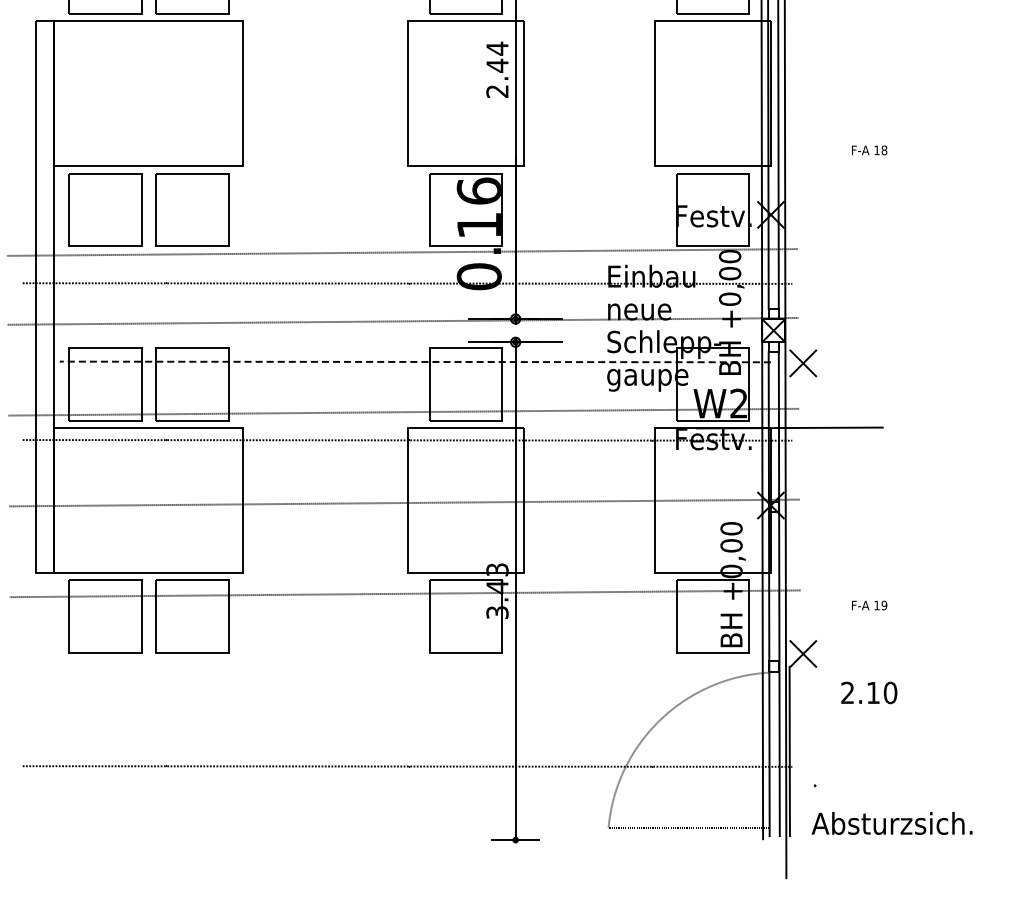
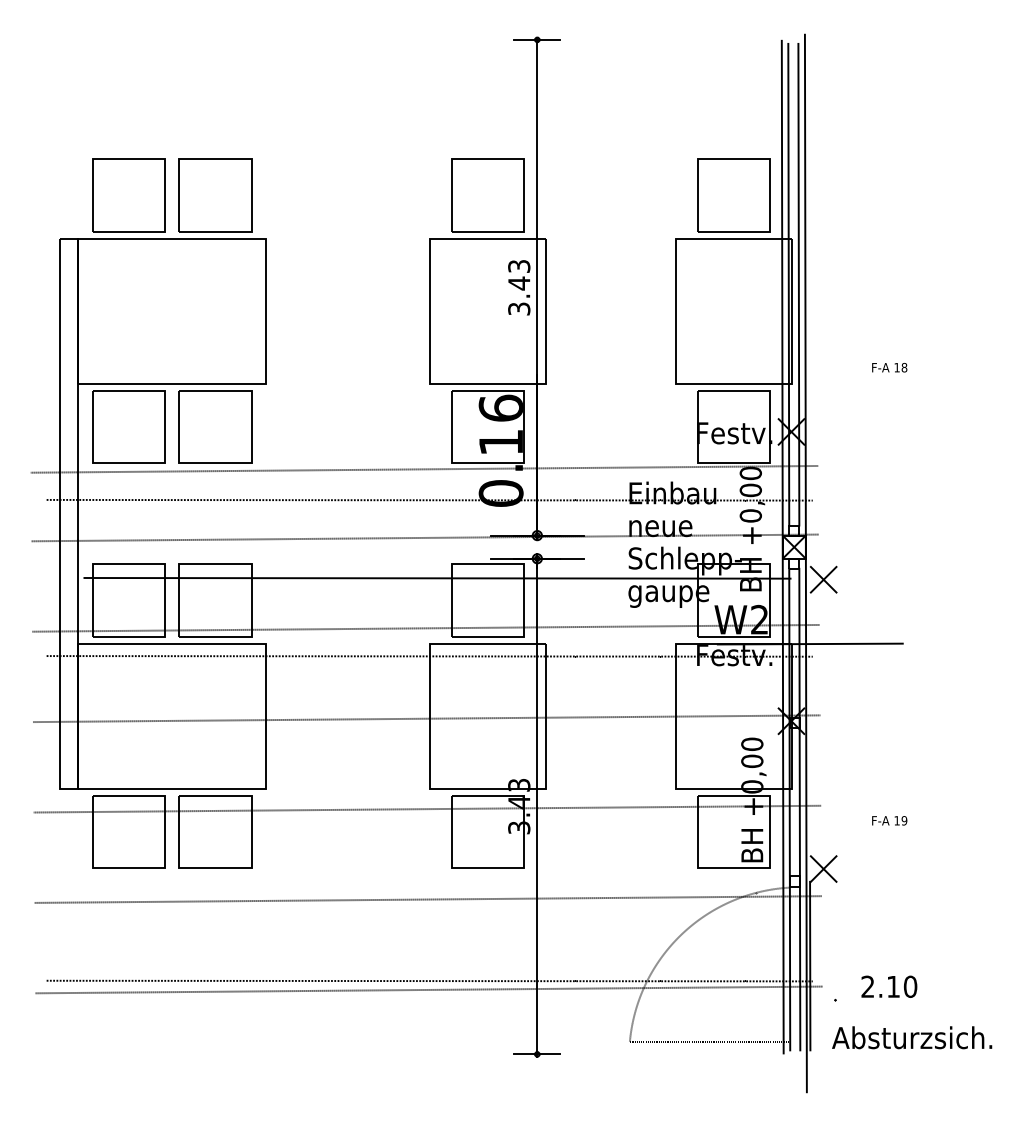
text: (497, 69) -> (519, 287), 2.44 -> 3.43
line: (415, 362) -> (437, 578), dashed -> solid
line: (405, 684) -> (427, 899), added
text: (869, 692) -> (889, 986), moved
line: (406, 774) -> (428, 989), added

